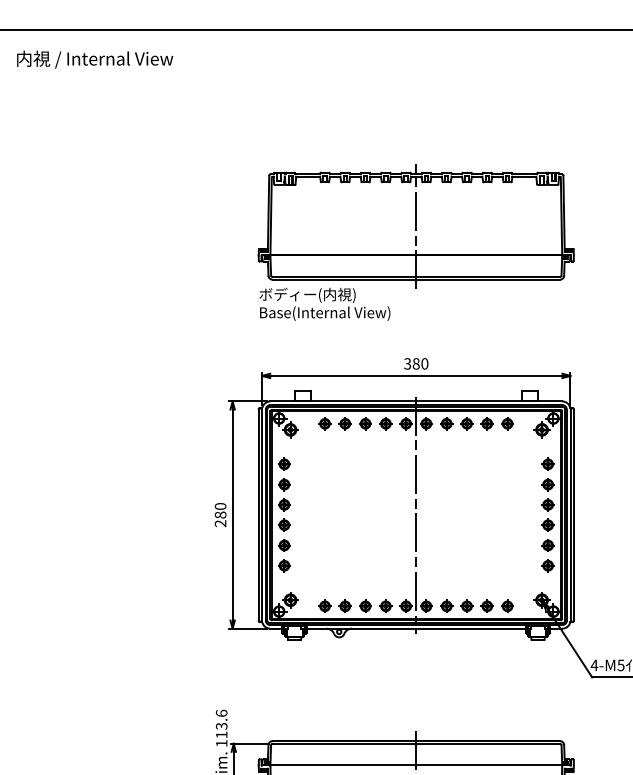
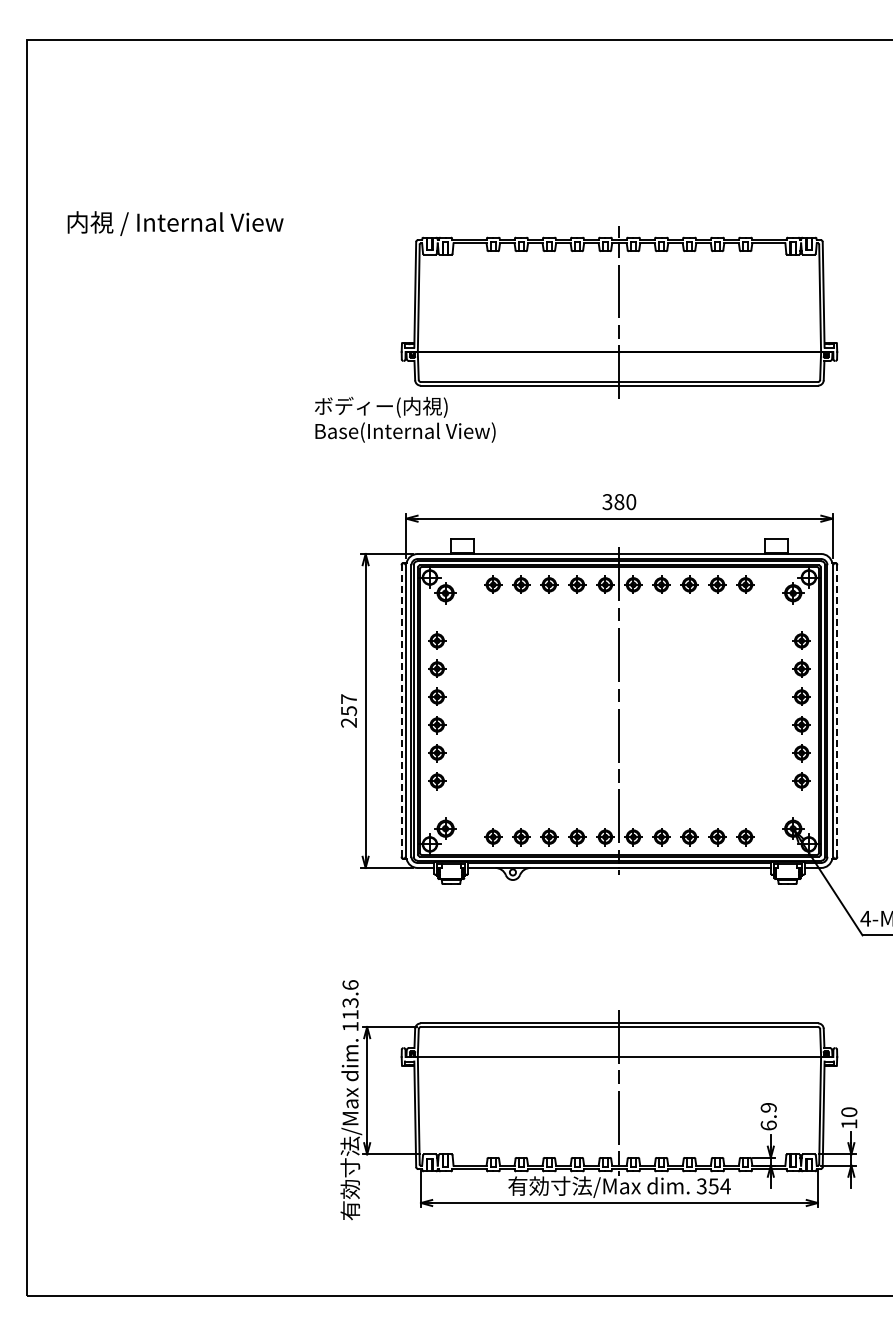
text: (95, 59) -> (175, 223), moved
text: (325, 304) -> (405, 419), moved
text: (220, 510) -> (349, 704), 280 -> 257
line: (258, 515) -> (401, 711), solid -> dashed
line: (574, 515) -> (837, 711), solid -> dashed

